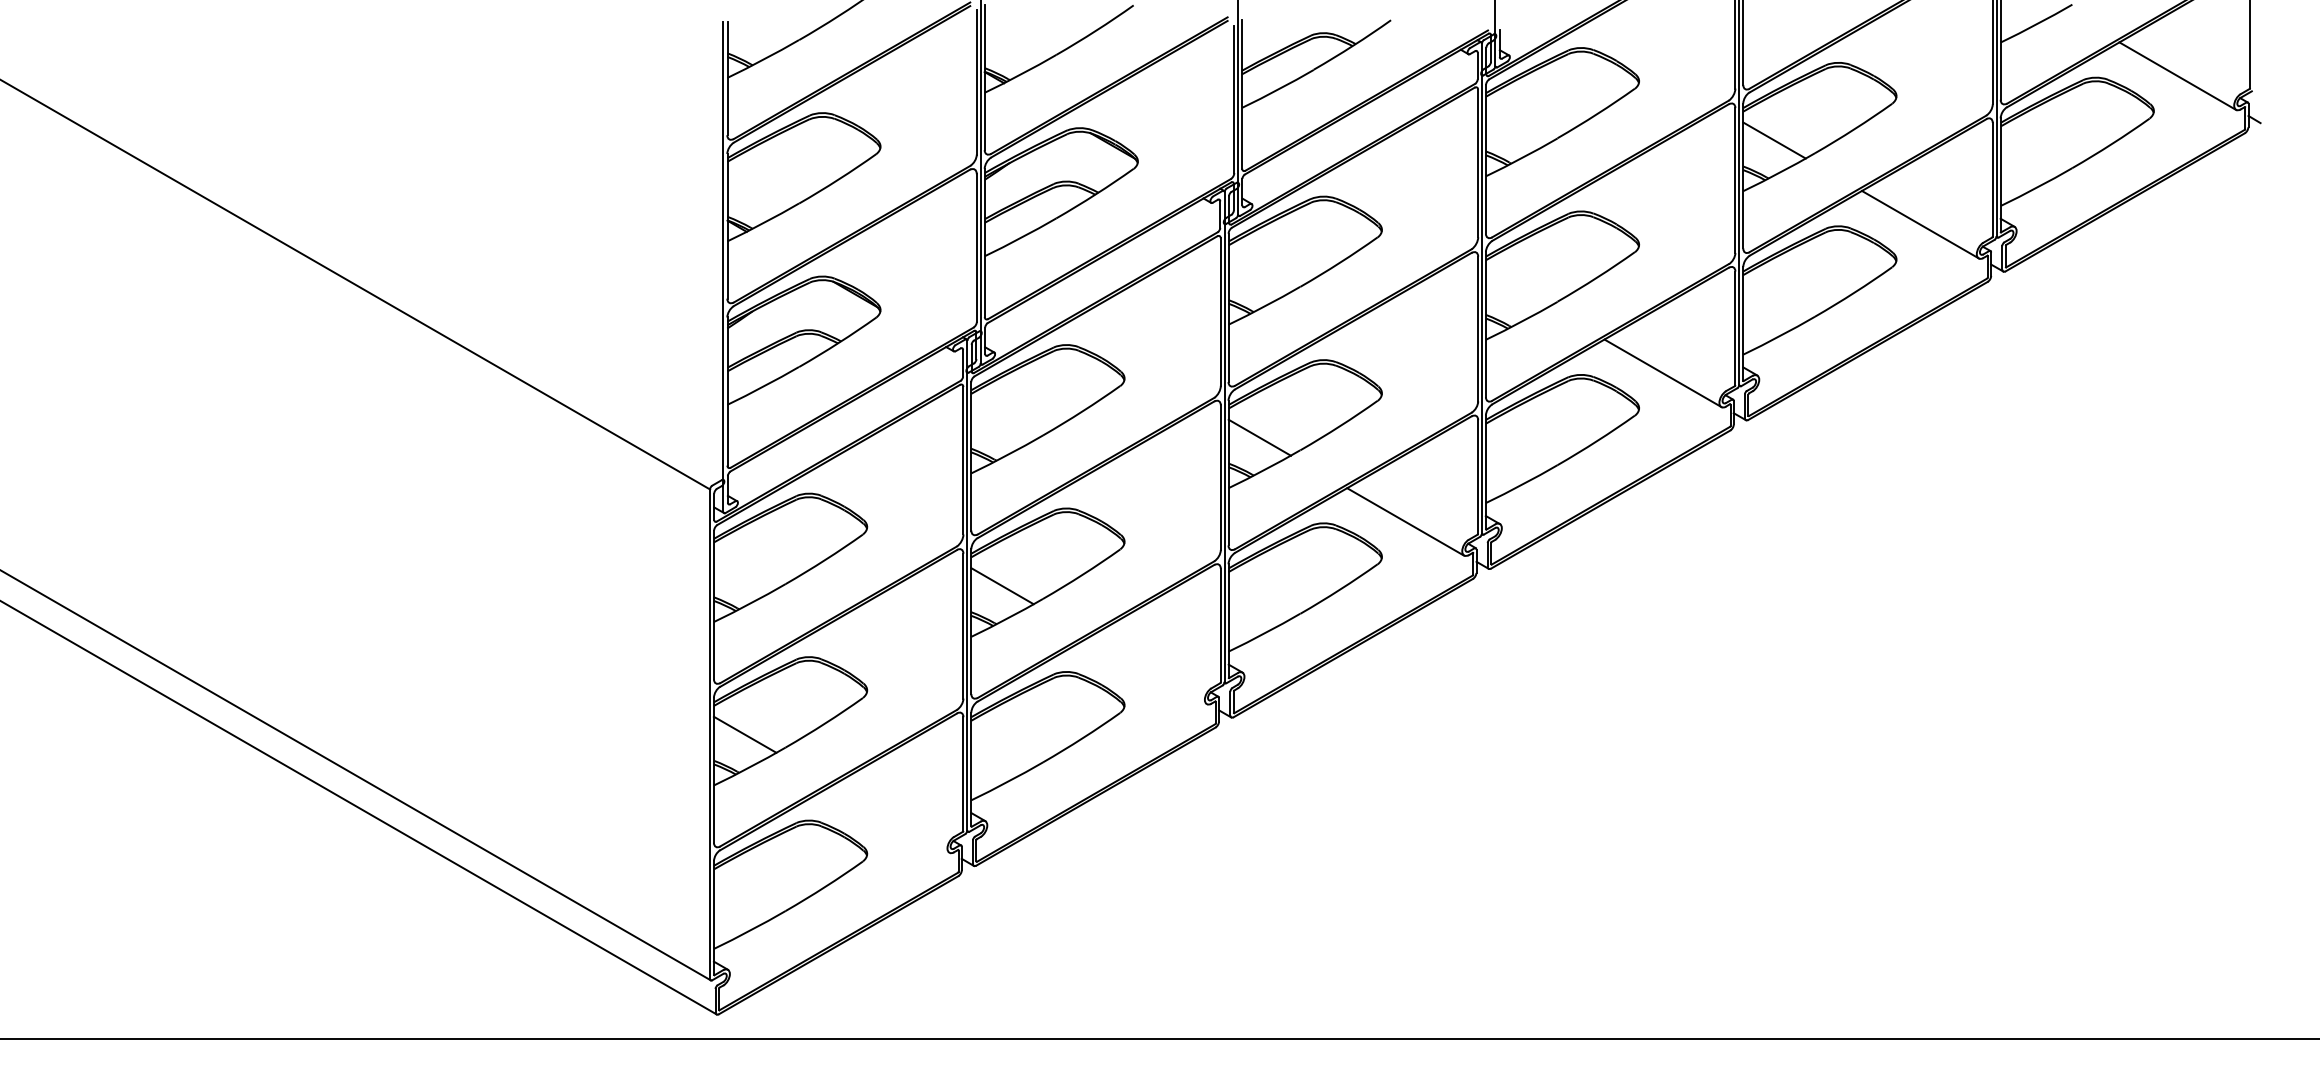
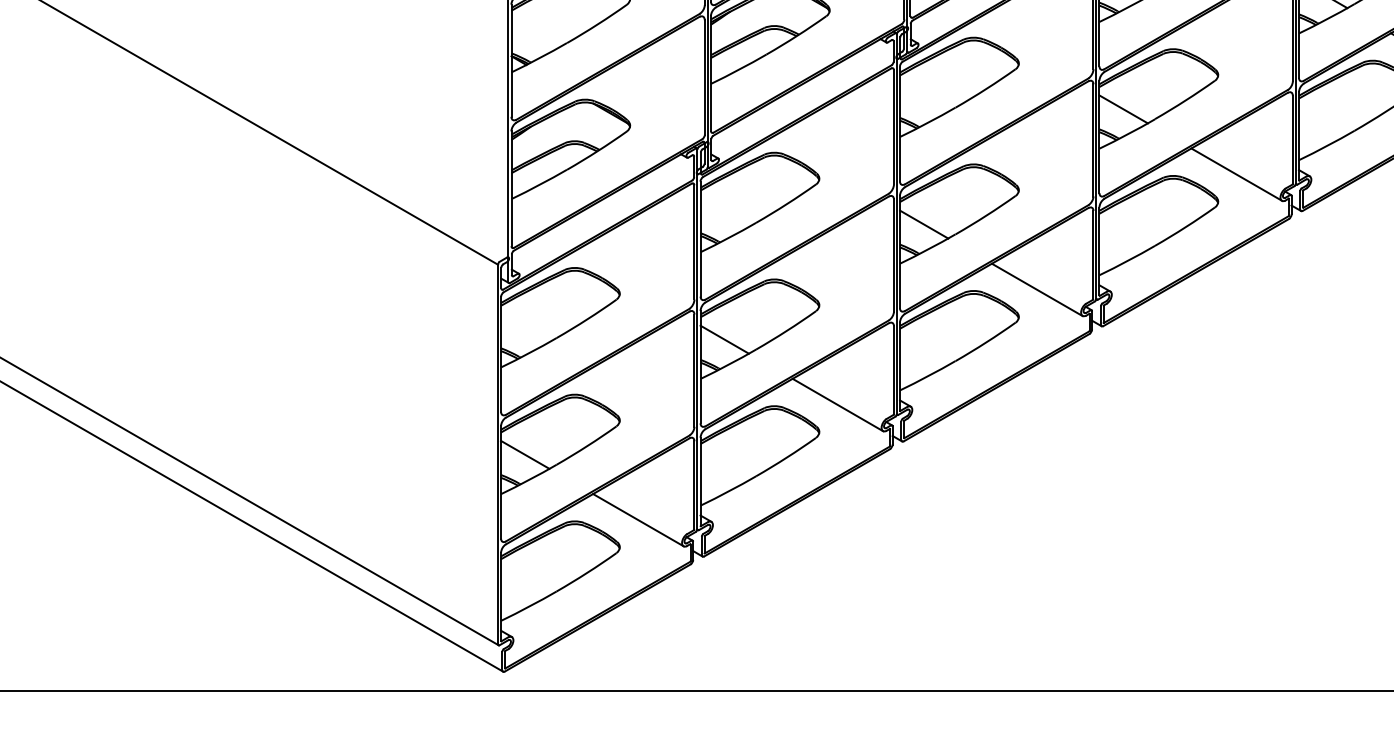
line: (1516, 289) -> (1123, 109), added
line: (1148, 670) -> (837, 405), added
line: (890, 818) -> (637, 519), added

